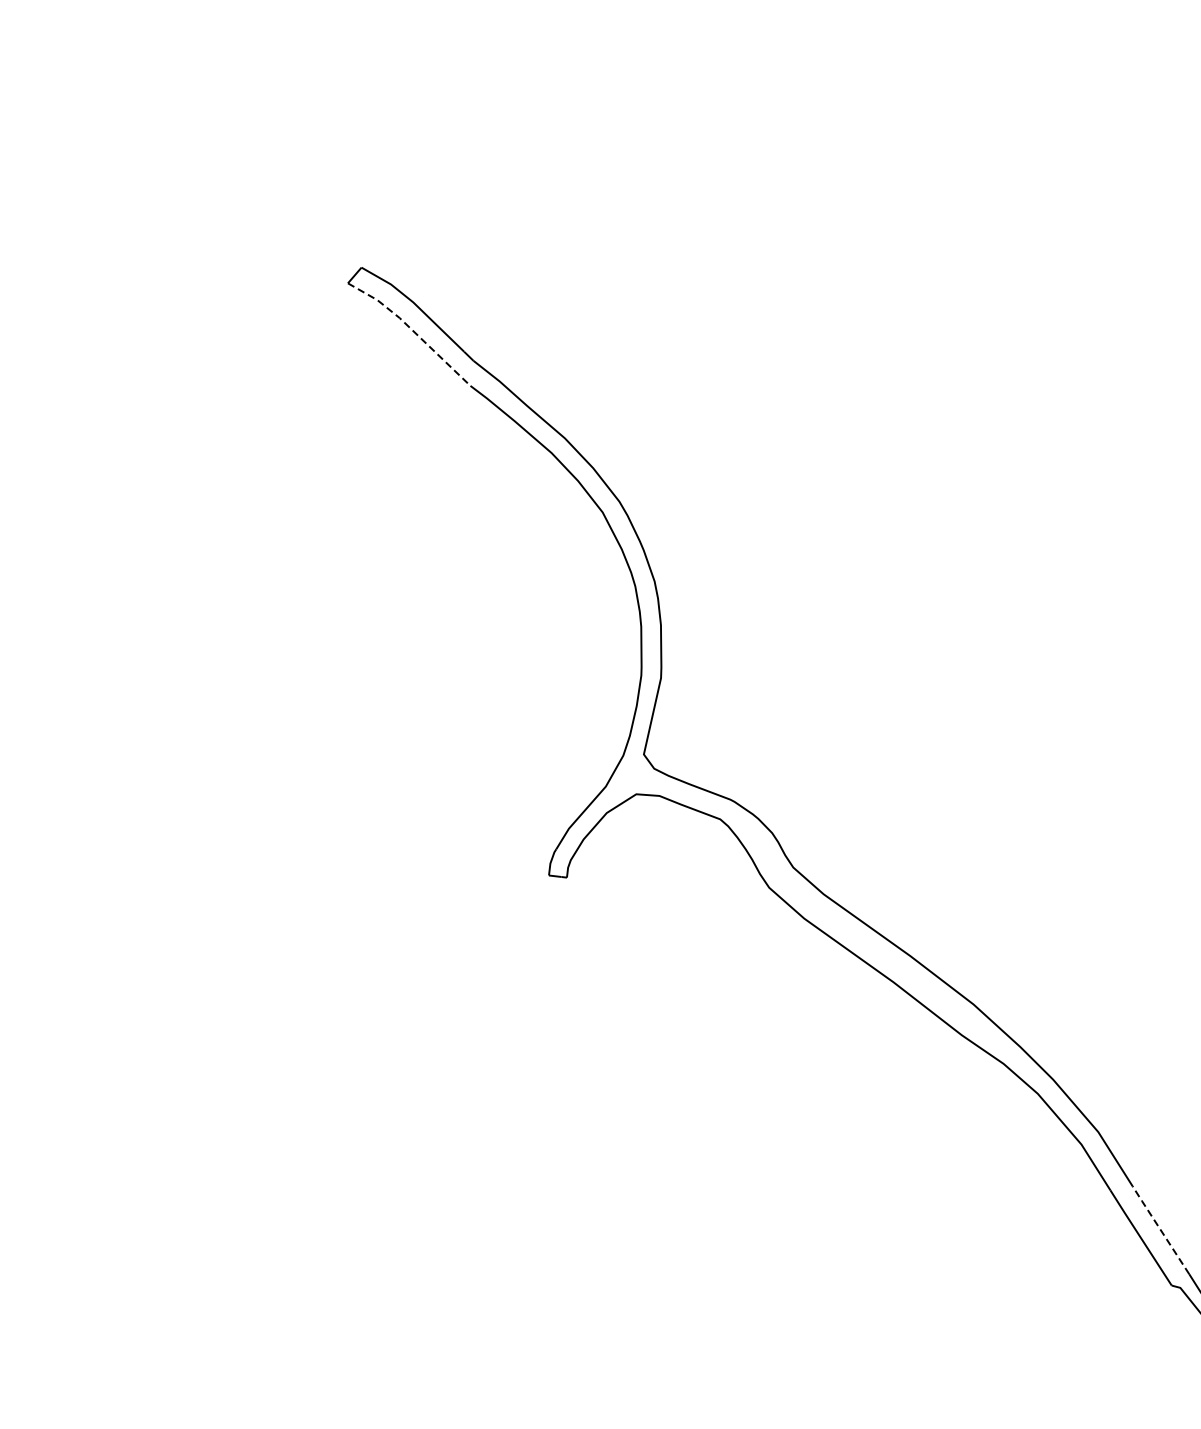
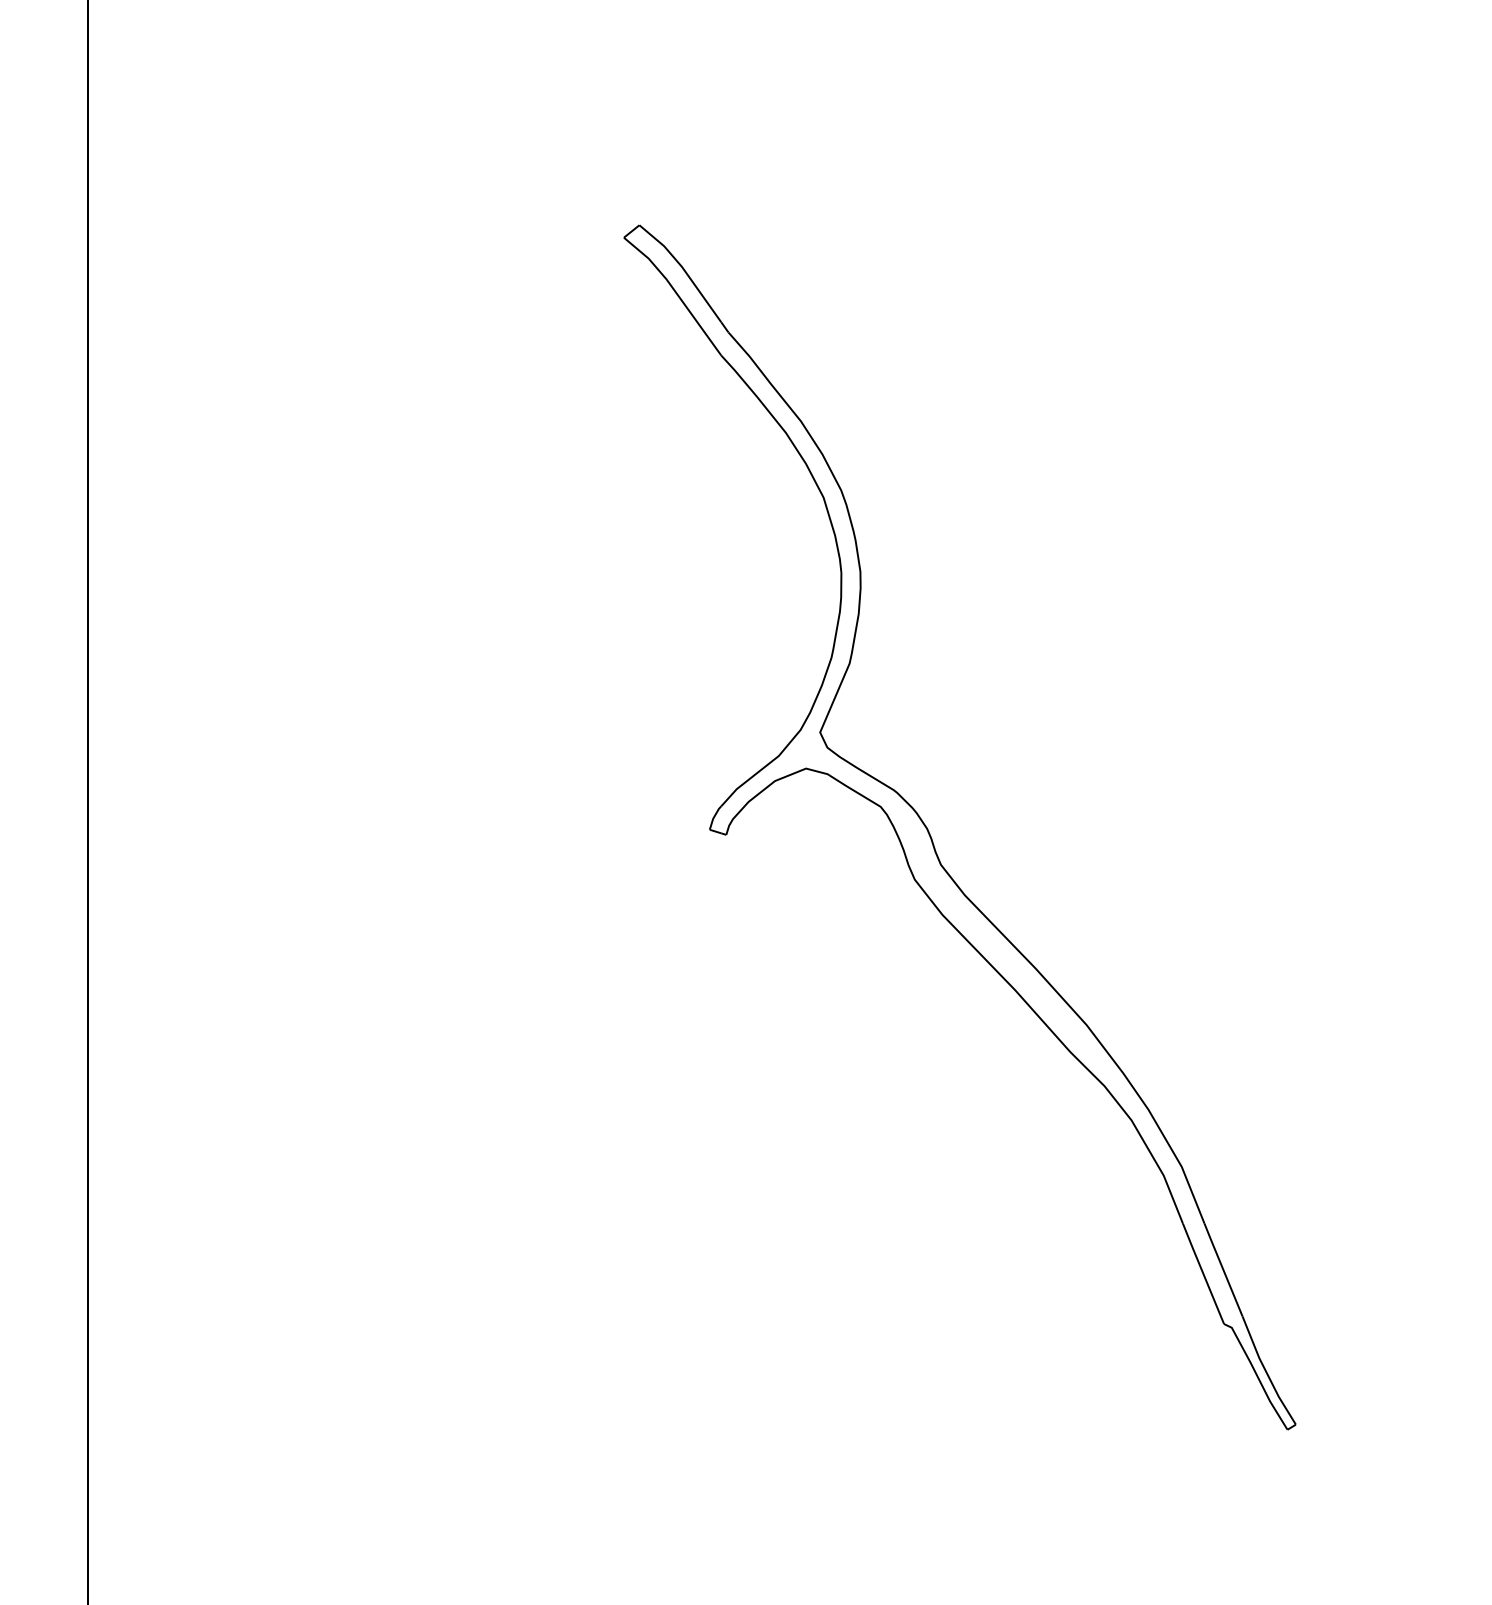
line: (411, 329) -> (675, 292), dashed -> solid
line: (1159, 1228) -> (1222, 1268), dashed -> solid

